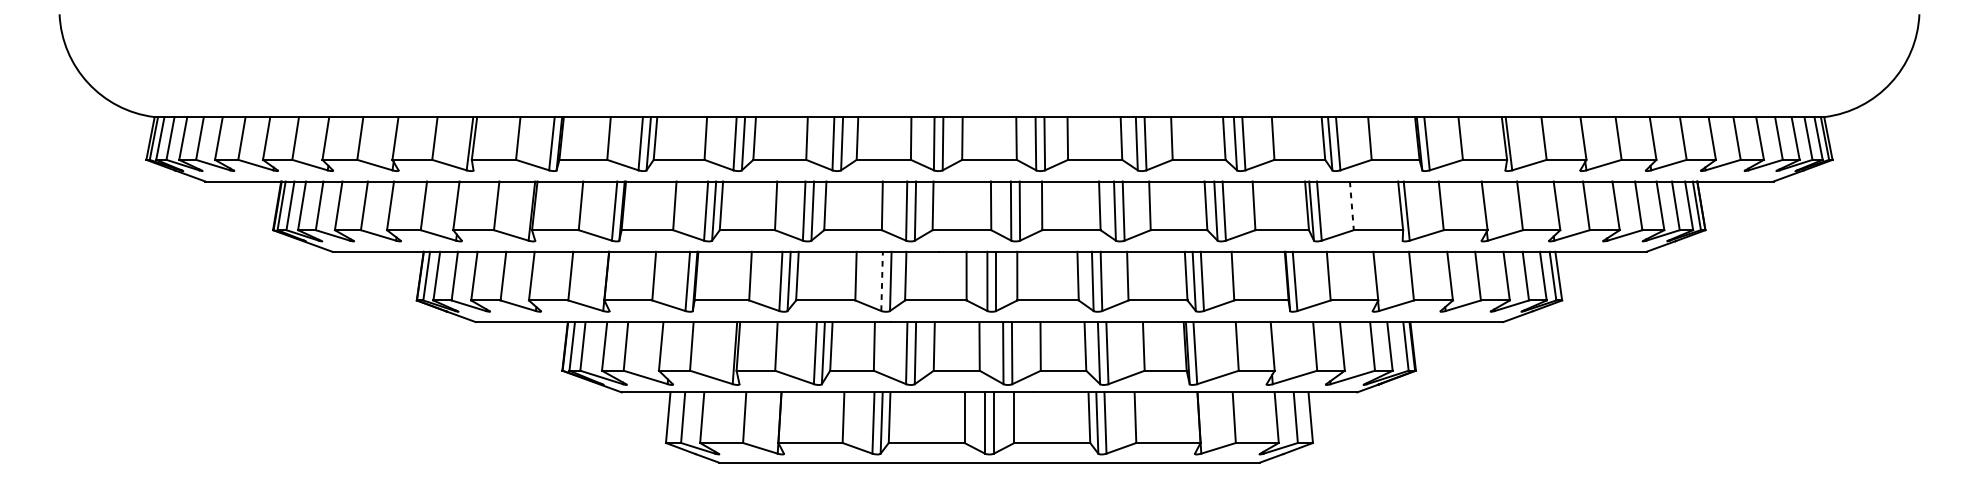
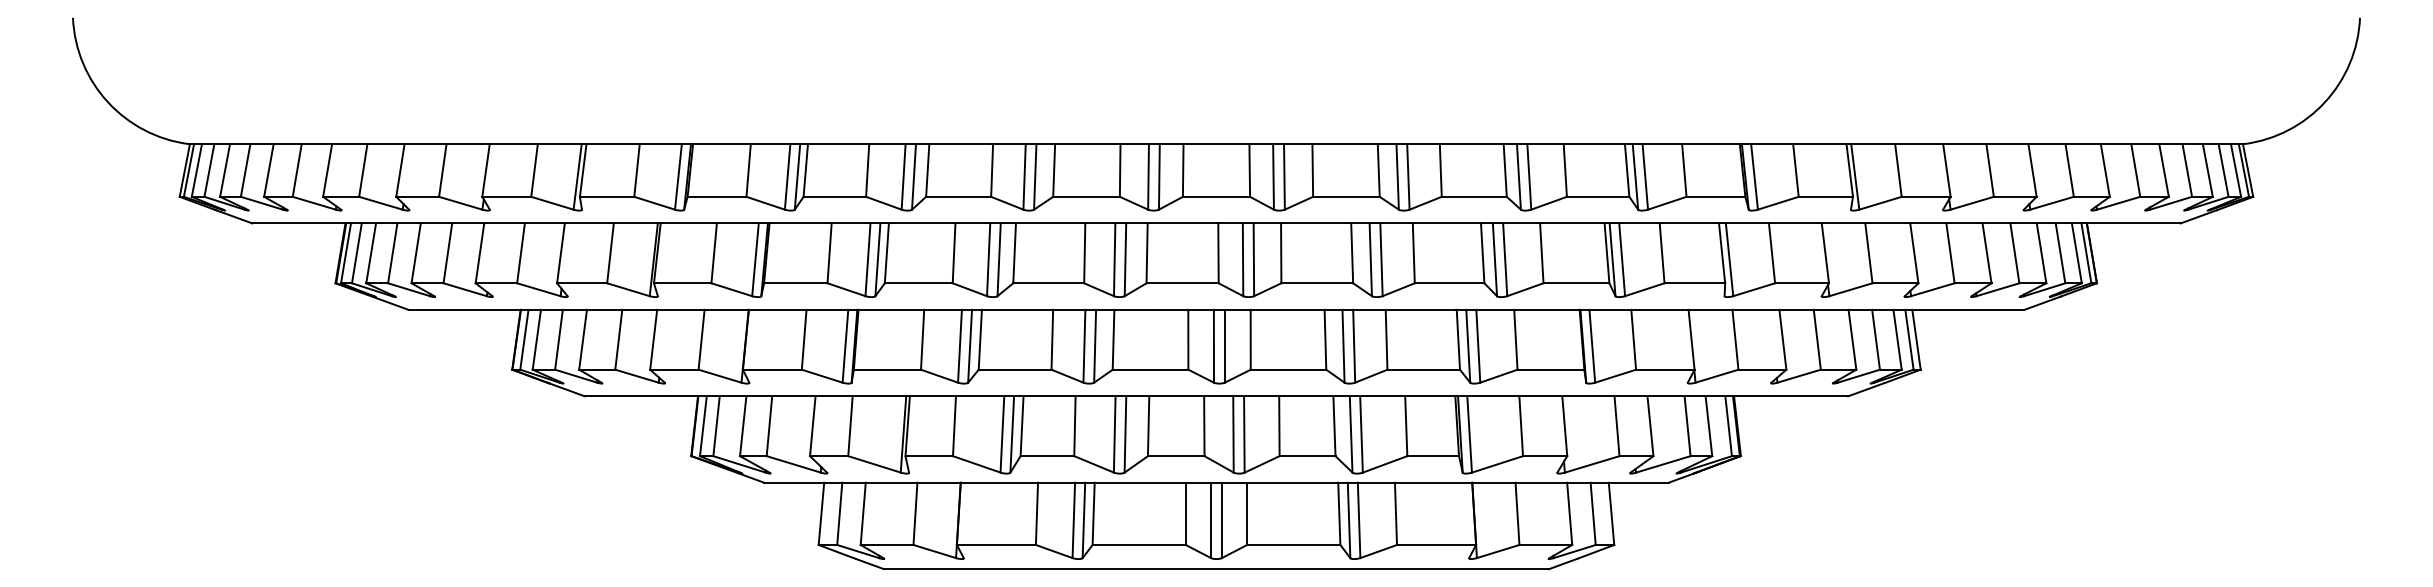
line: (1352, 205) -> (1662, 253), dashed -> solid
line: (882, 280) -> (1084, 345), dashed -> solid

